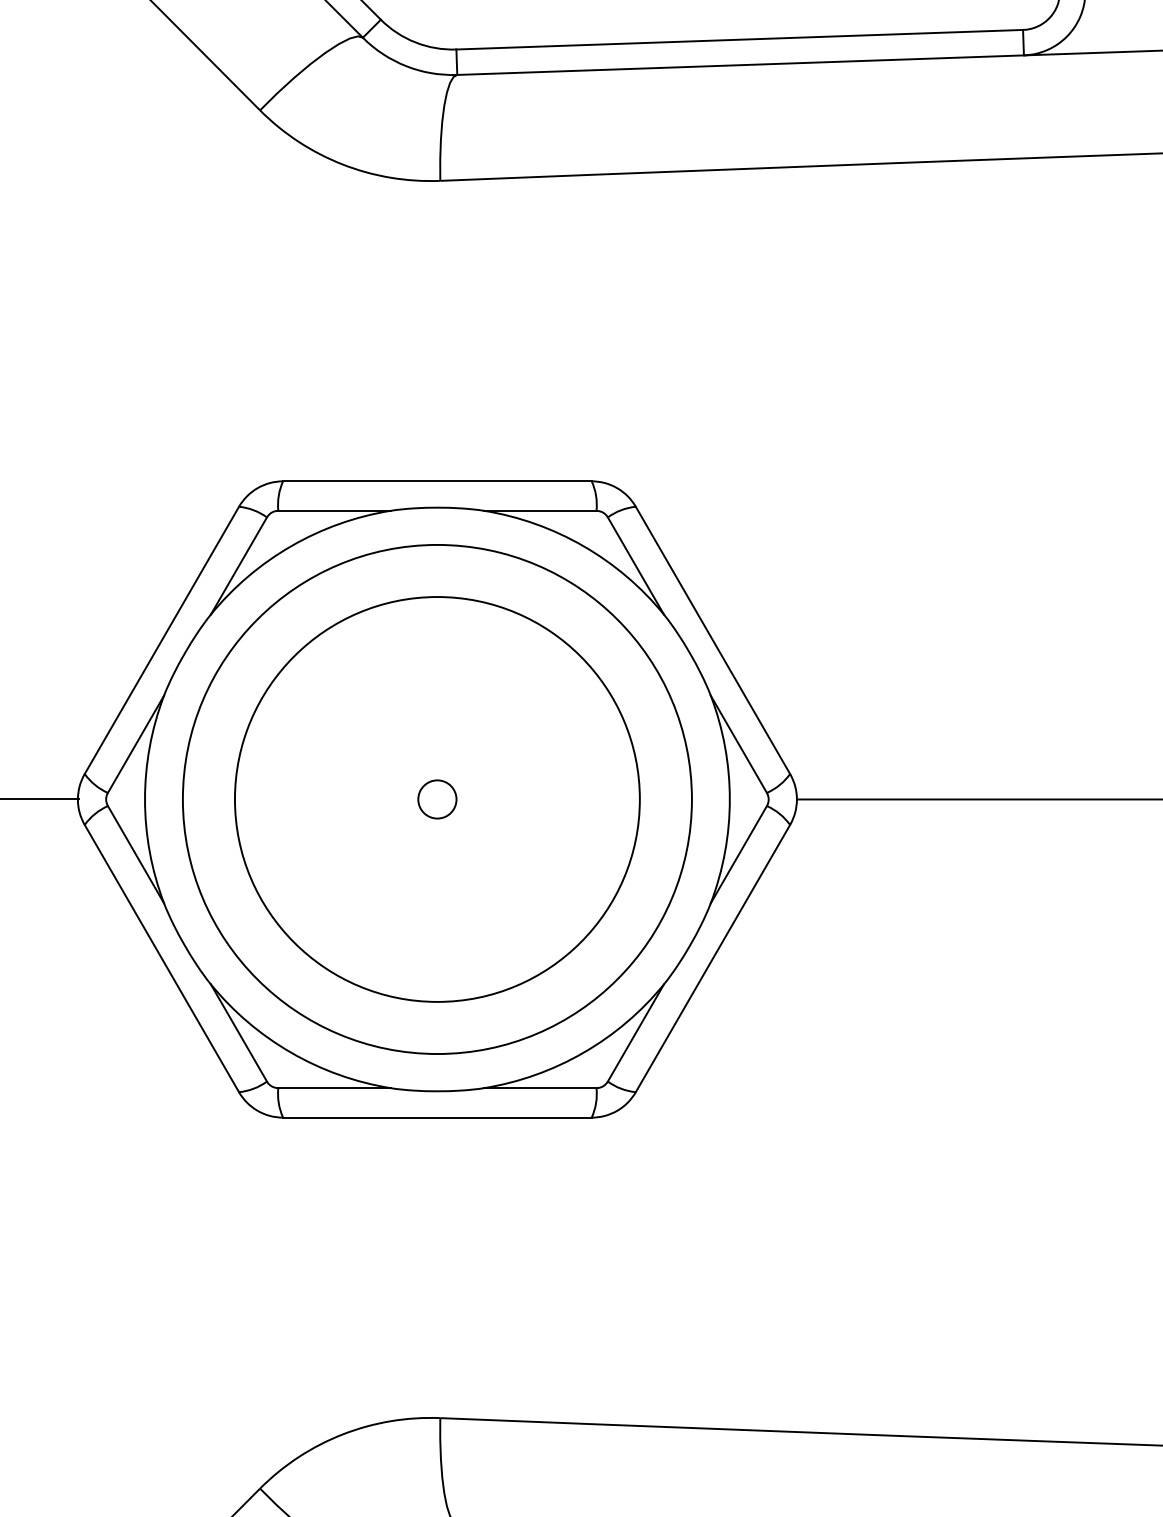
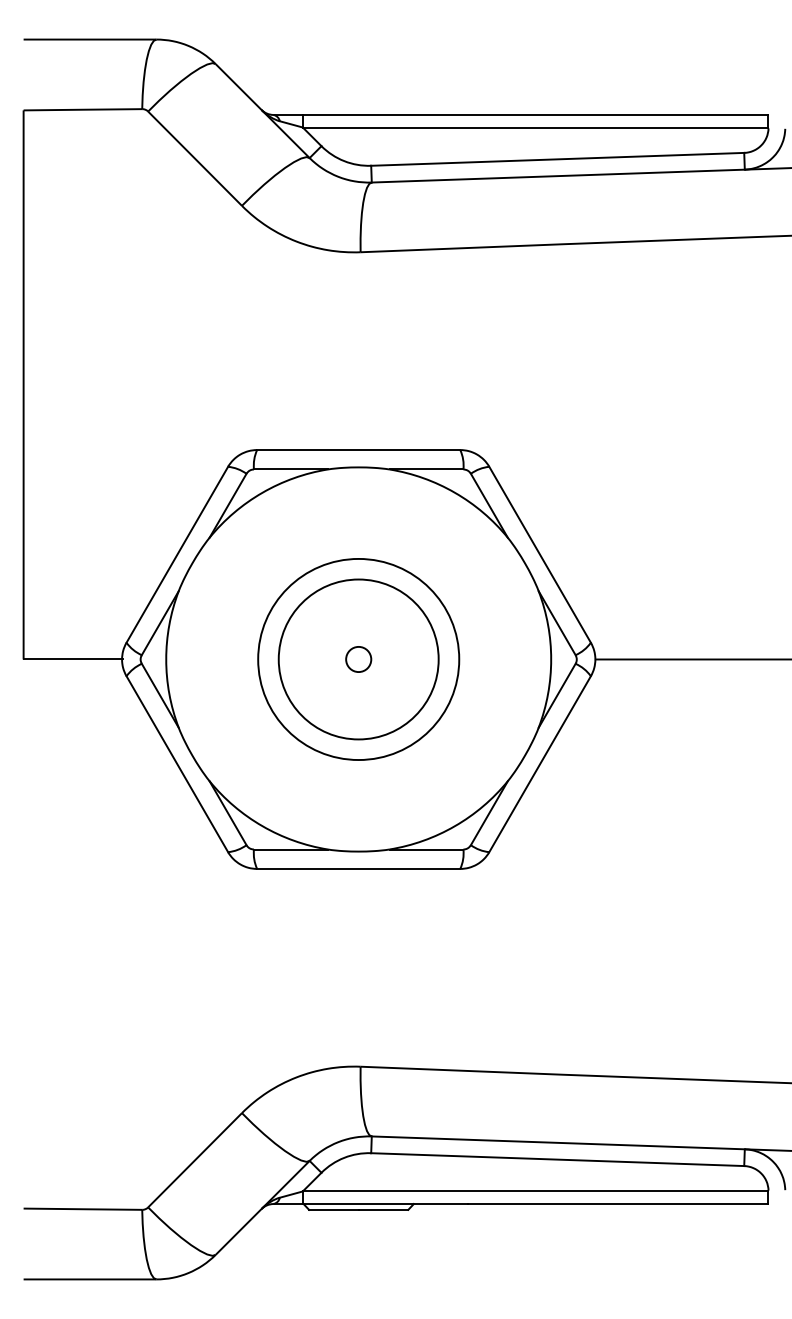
circle: (437, 799) -> (358, 659), size x0.6
circle: (437, 799) -> (358, 659), size x0.6

